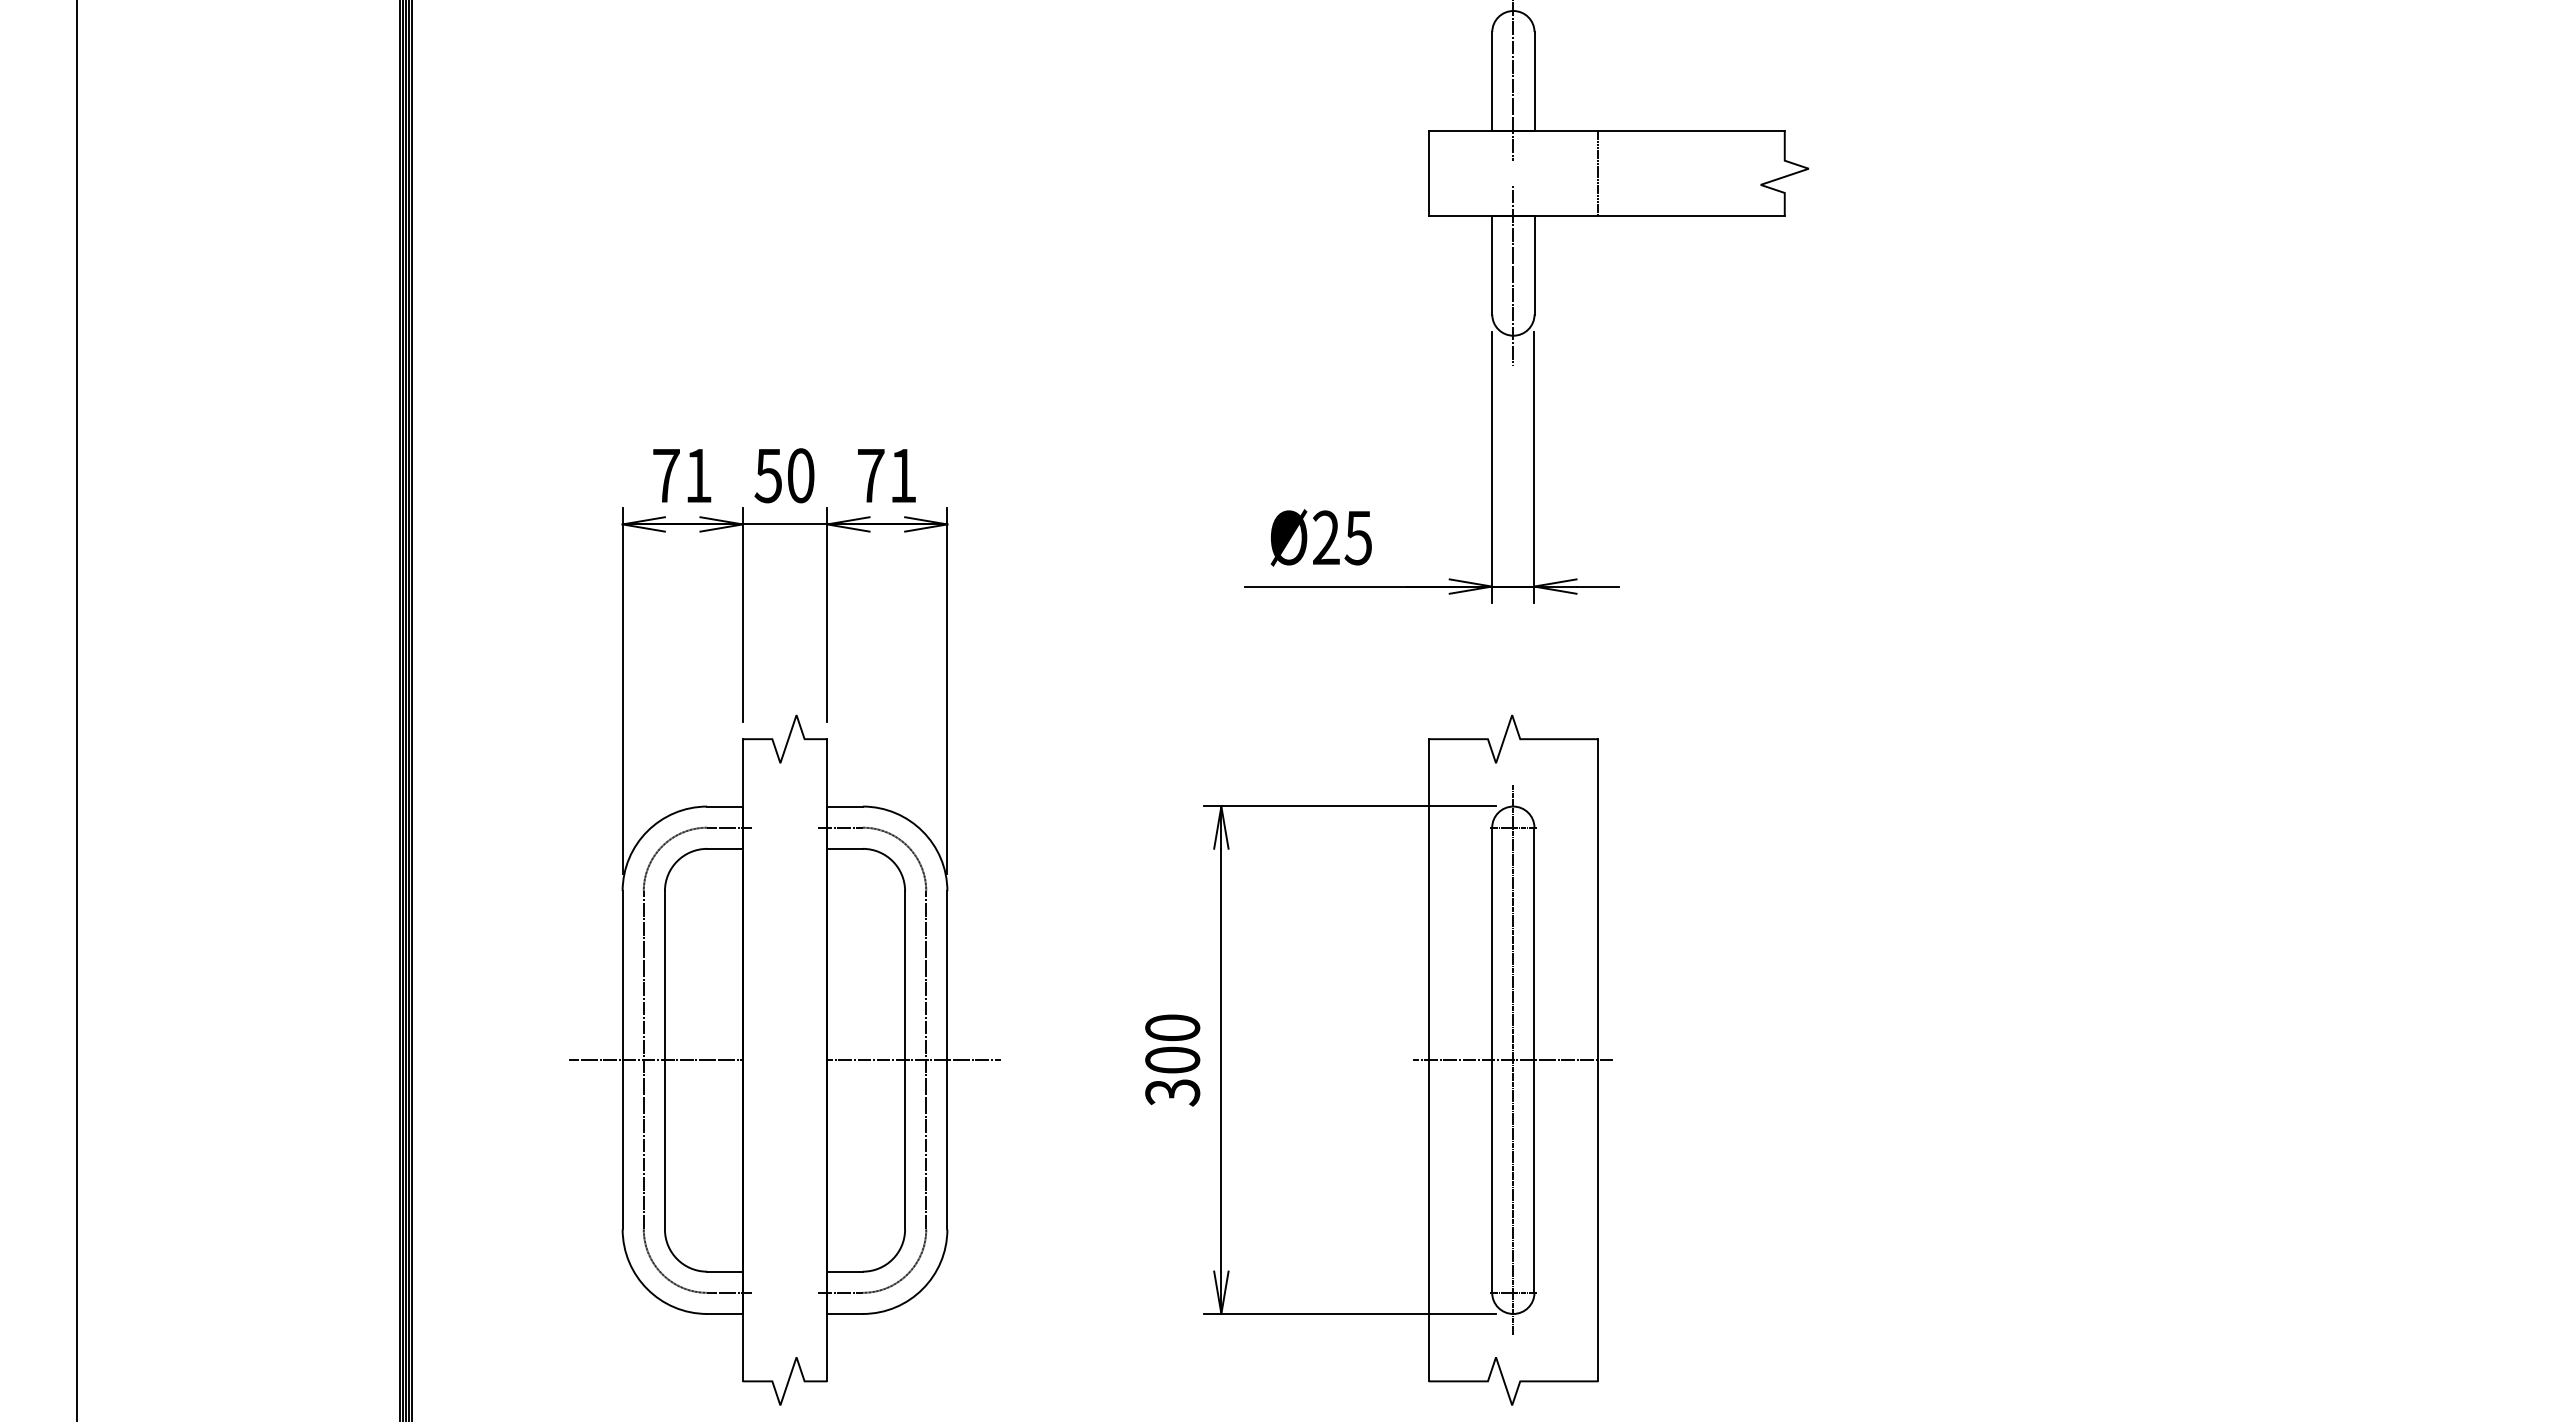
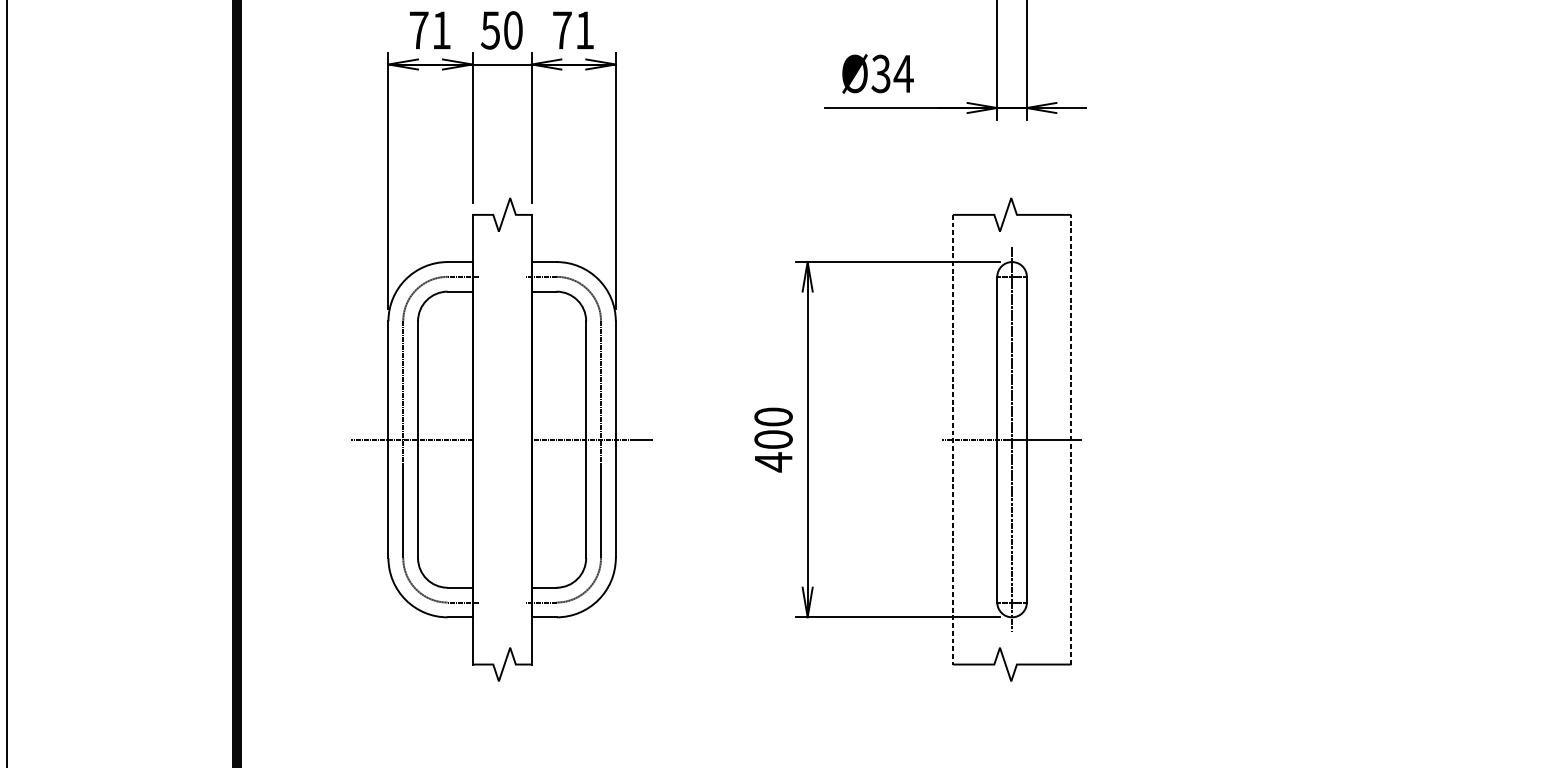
text: (1342, 537) -> (892, 73), Ø25 -> Ø34
line: (1597, 1059) -> (1071, 439), solid -> dashed
line: (1428, 1060) -> (952, 439), solid -> dashed
text: (1172, 1092) -> (773, 462), 300 -> 400

